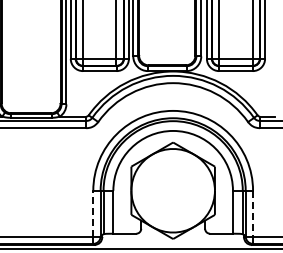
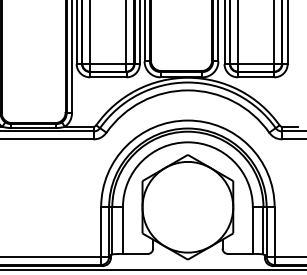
line: (93, 213) -> (101, 231), dashed -> solid
line: (253, 213) -> (275, 231), dashed -> solid

